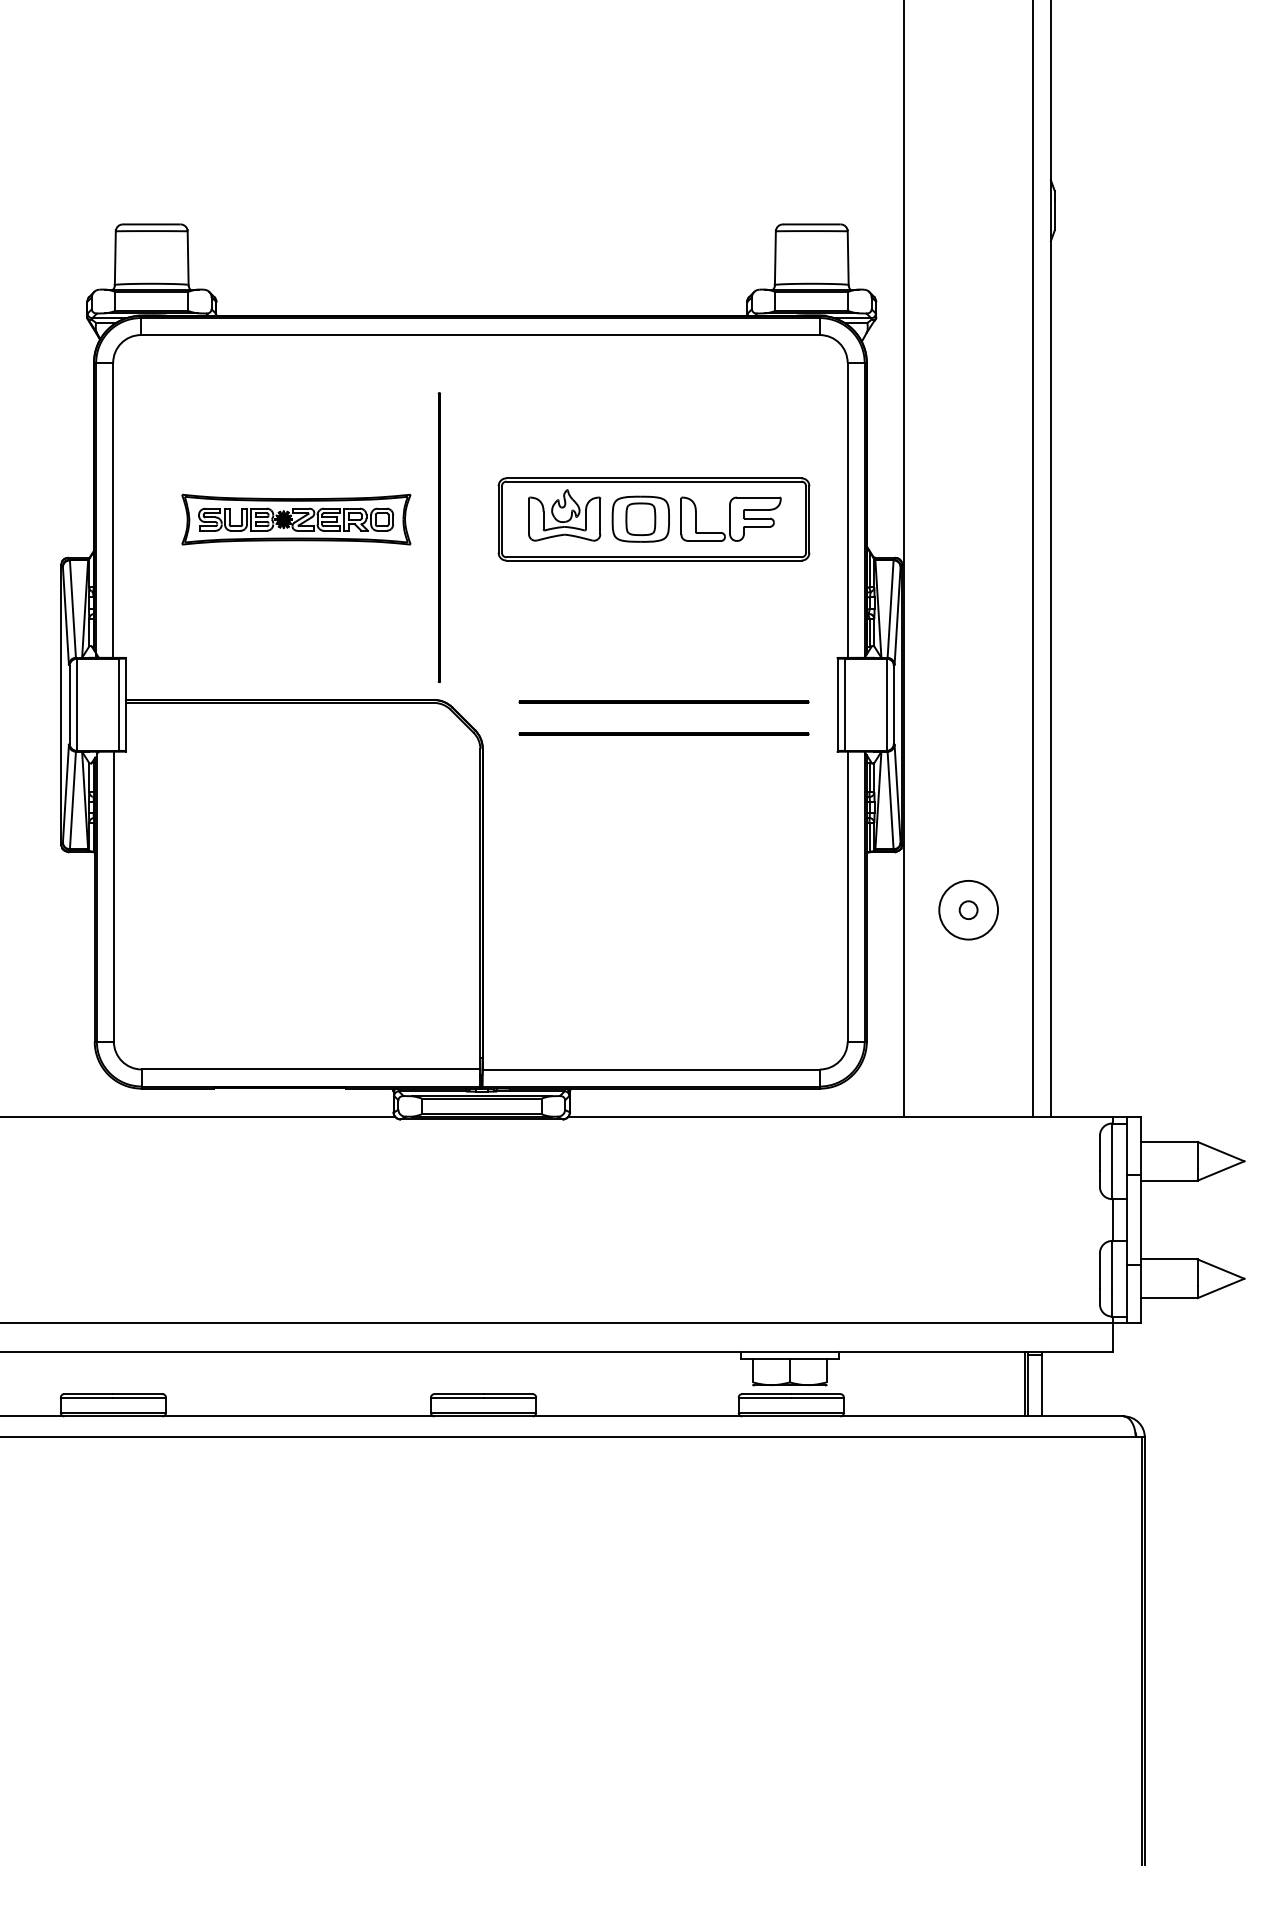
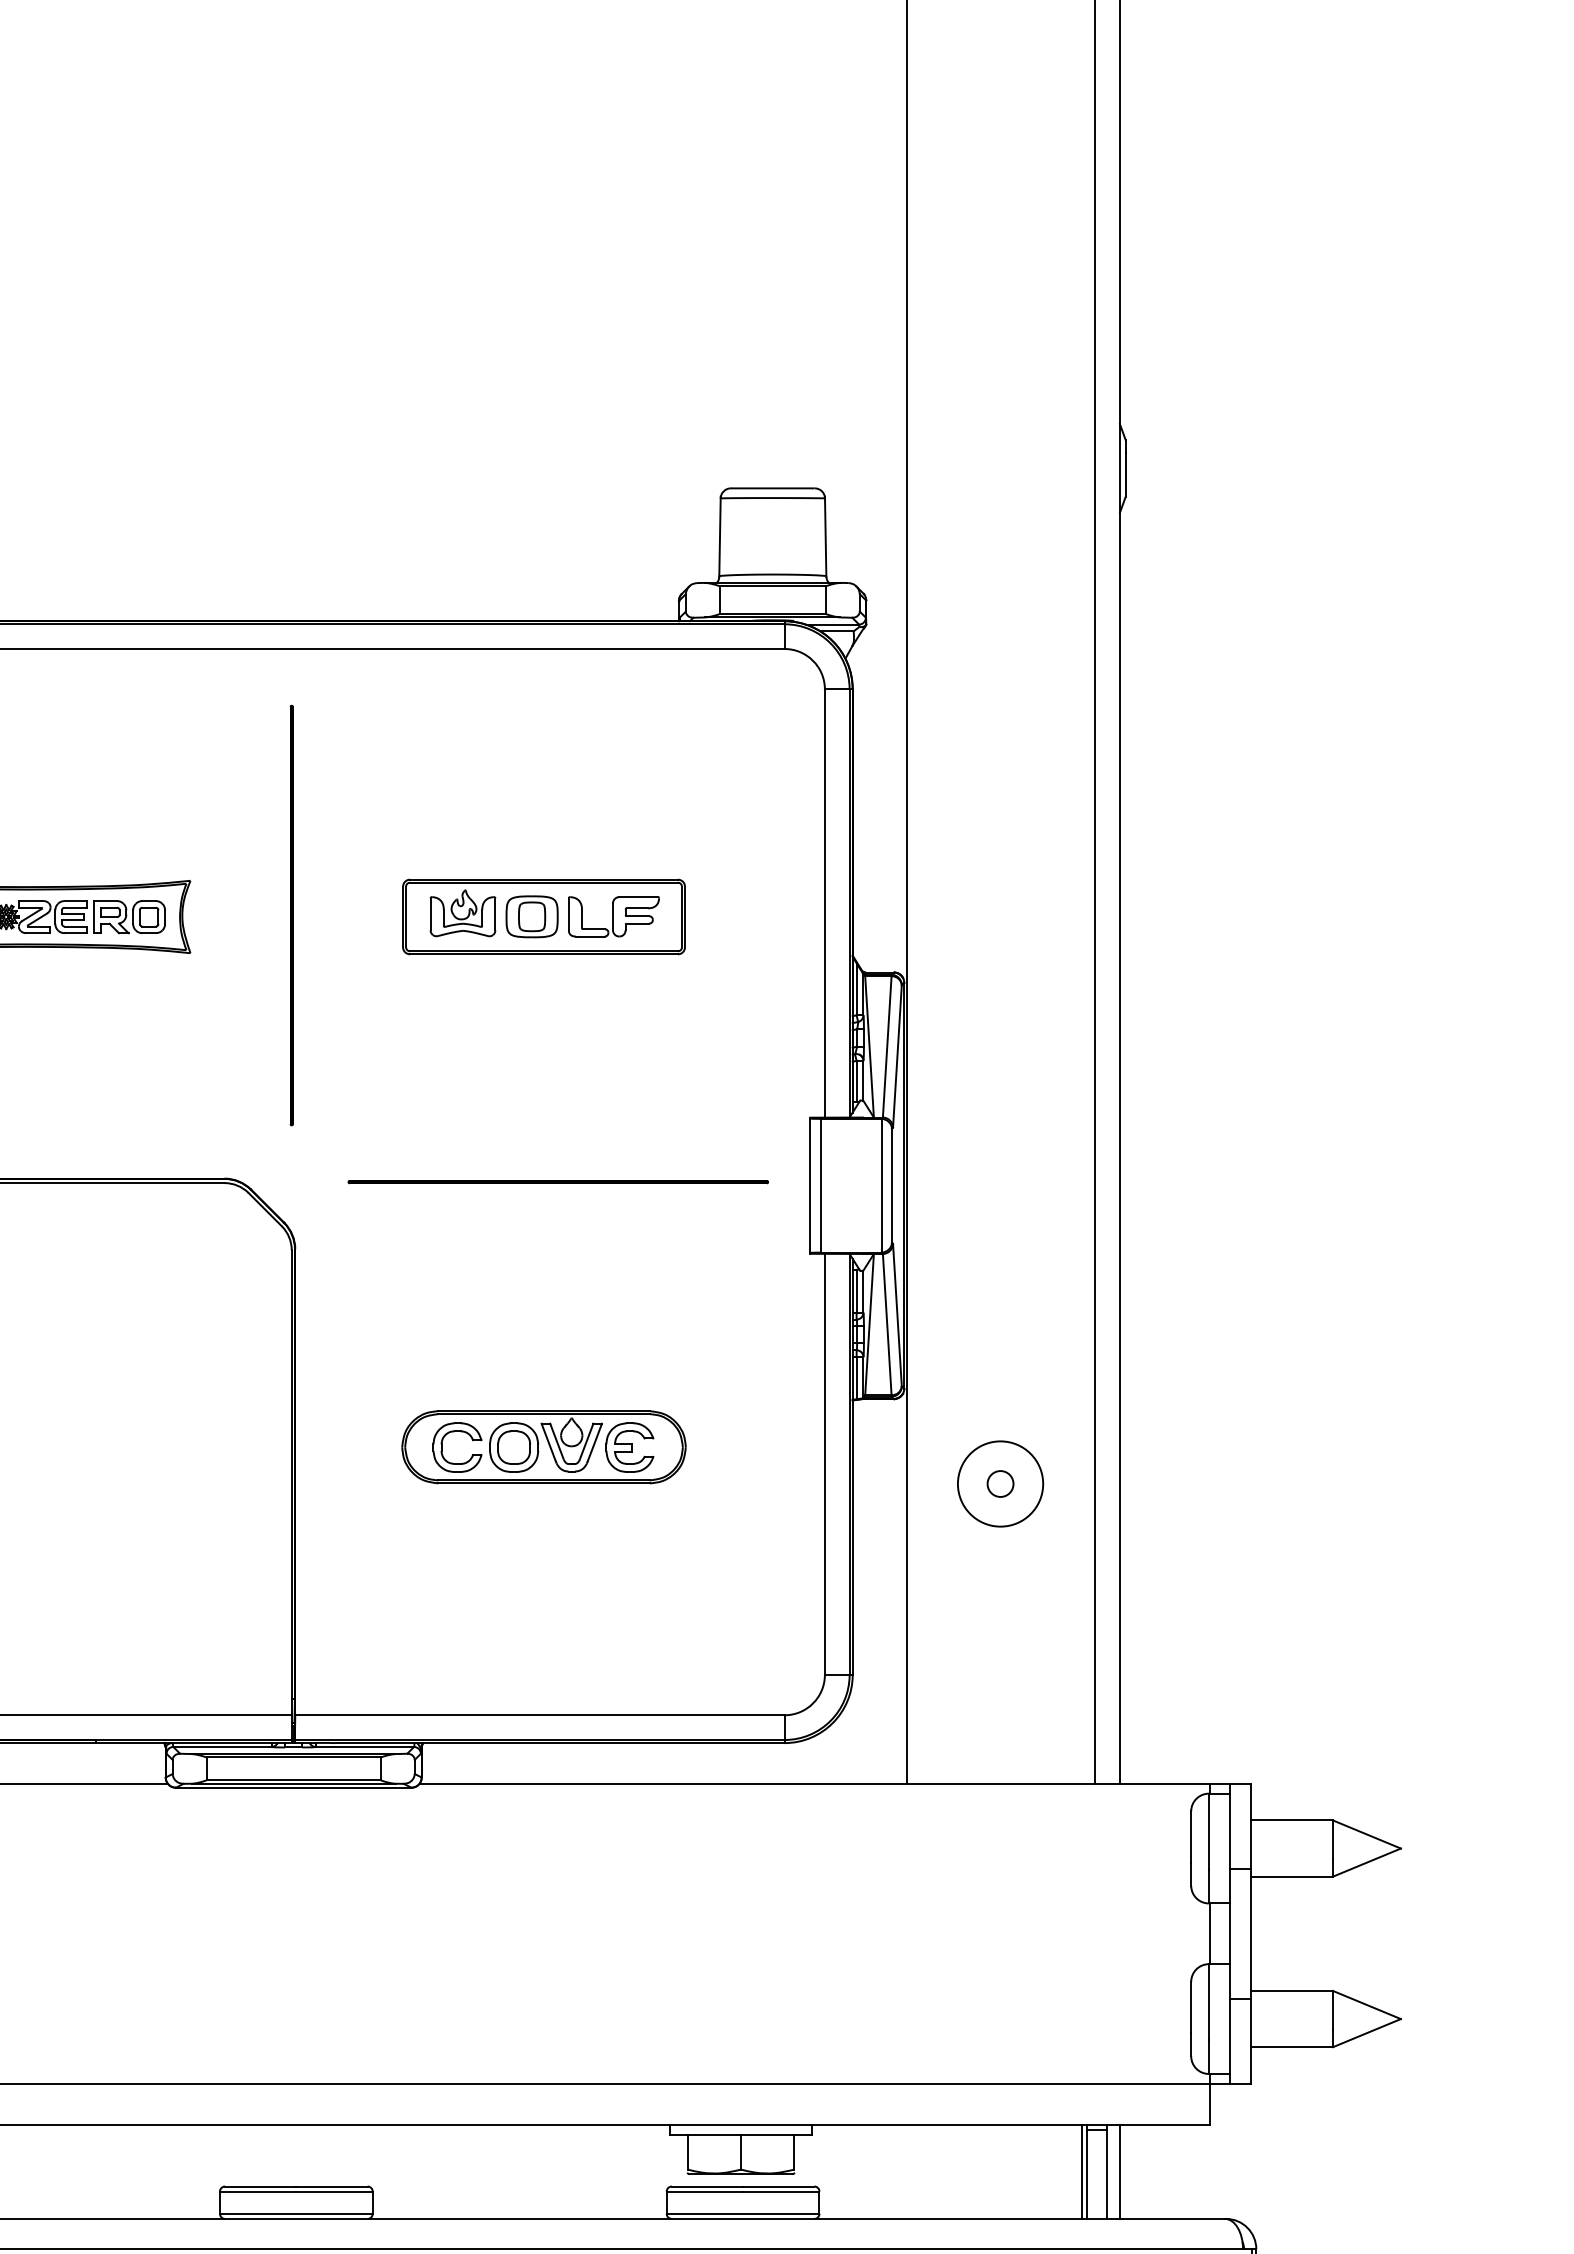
part: (654, 519) -> (544, 916), size x0.62
line: (438, 537) -> (290, 915), moved
line: (663, 733) -> (557, 1227), removed
part: (653, 884) -> (543, 1446), added
line: (1050, 1383) -> (1119, 2171), added

